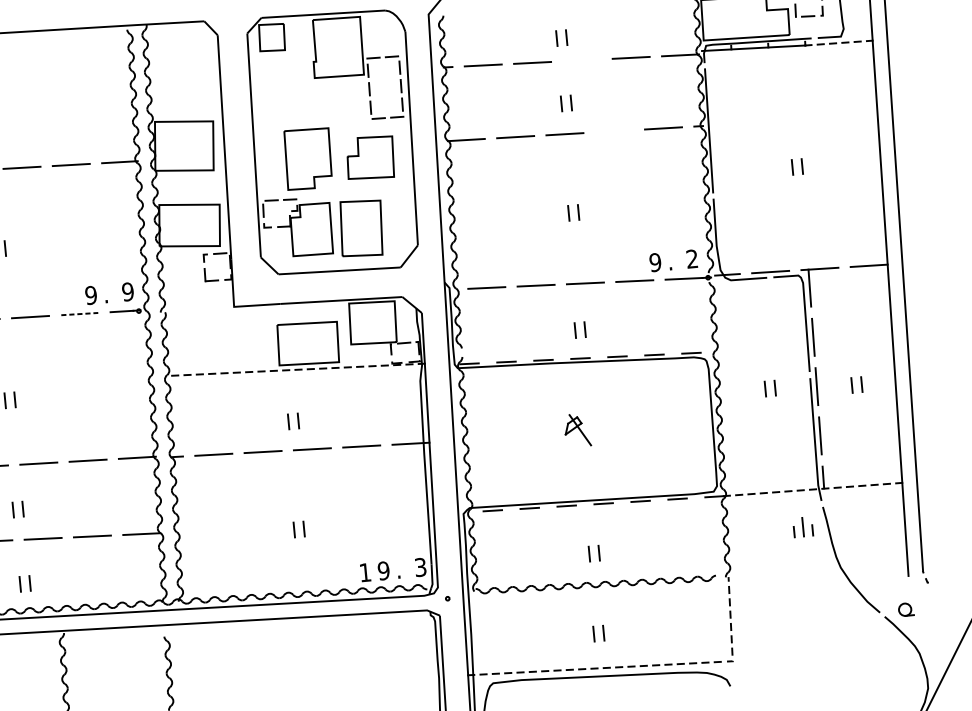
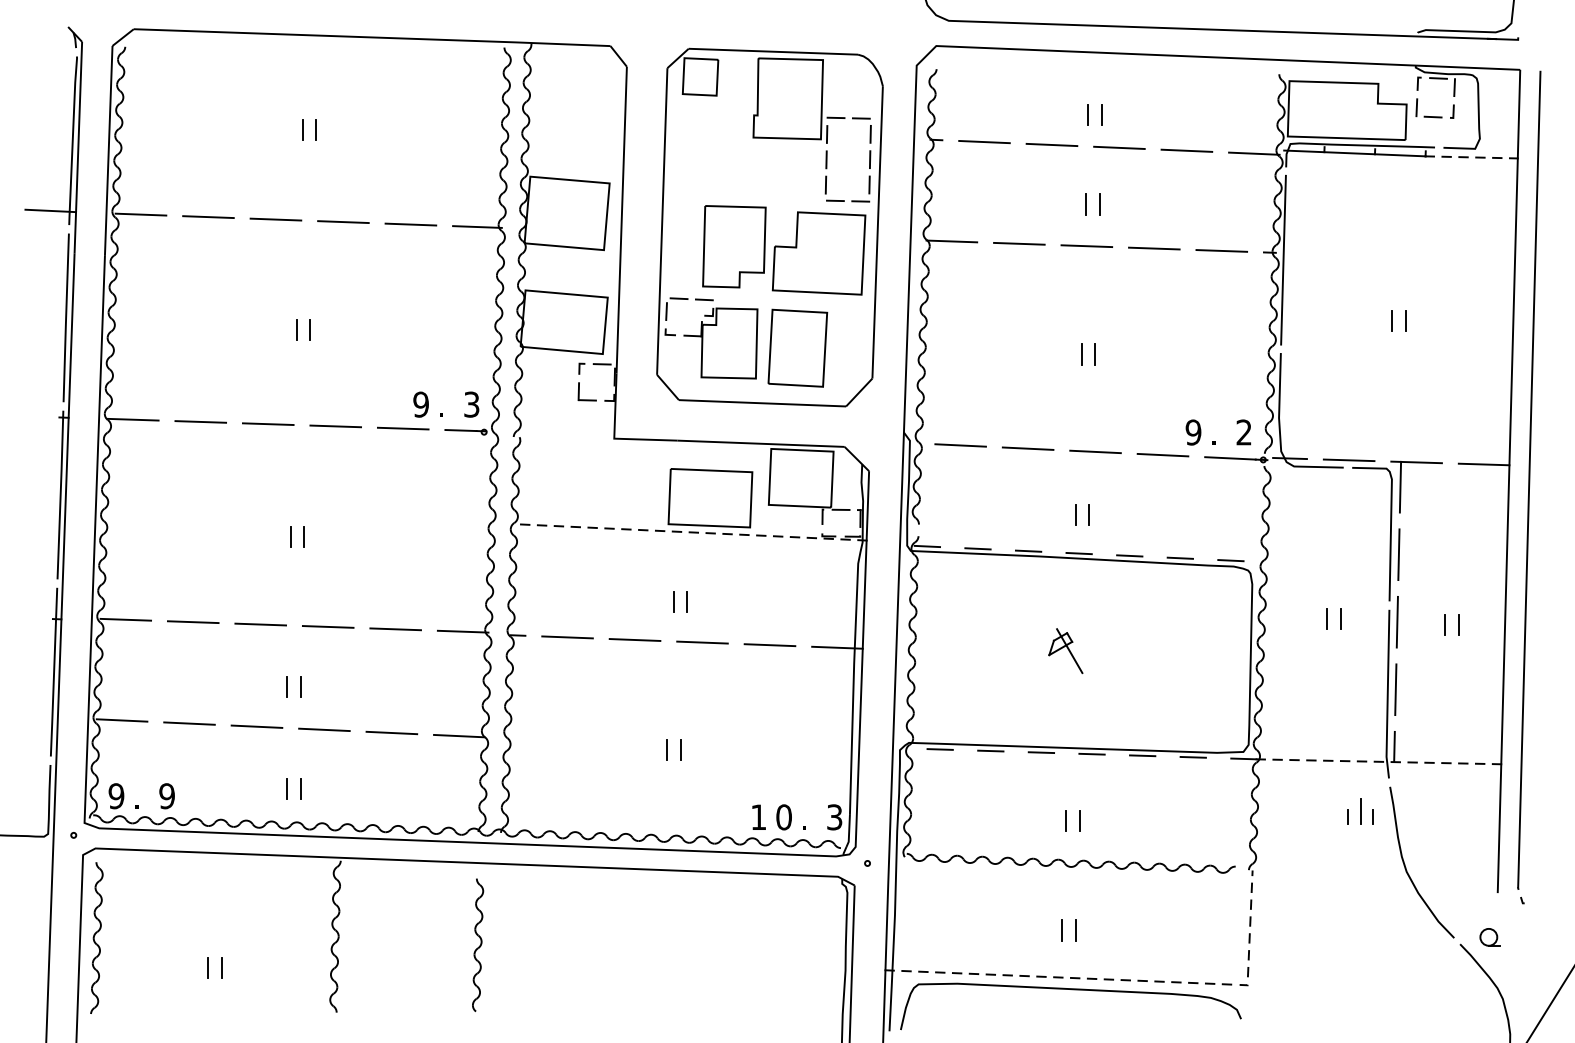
line: (581, 60) -> (1119, 147), added
line: (614, 131) -> (1154, 248), added
part: (370, 158) -> (818, 253), size x1.43
text: (127, 291) -> (471, 404), 9 -> 3
line: (79, 313) -> (403, 428), dashed -> solid
text: (383, 571) -> (783, 817), 9 -> 0

